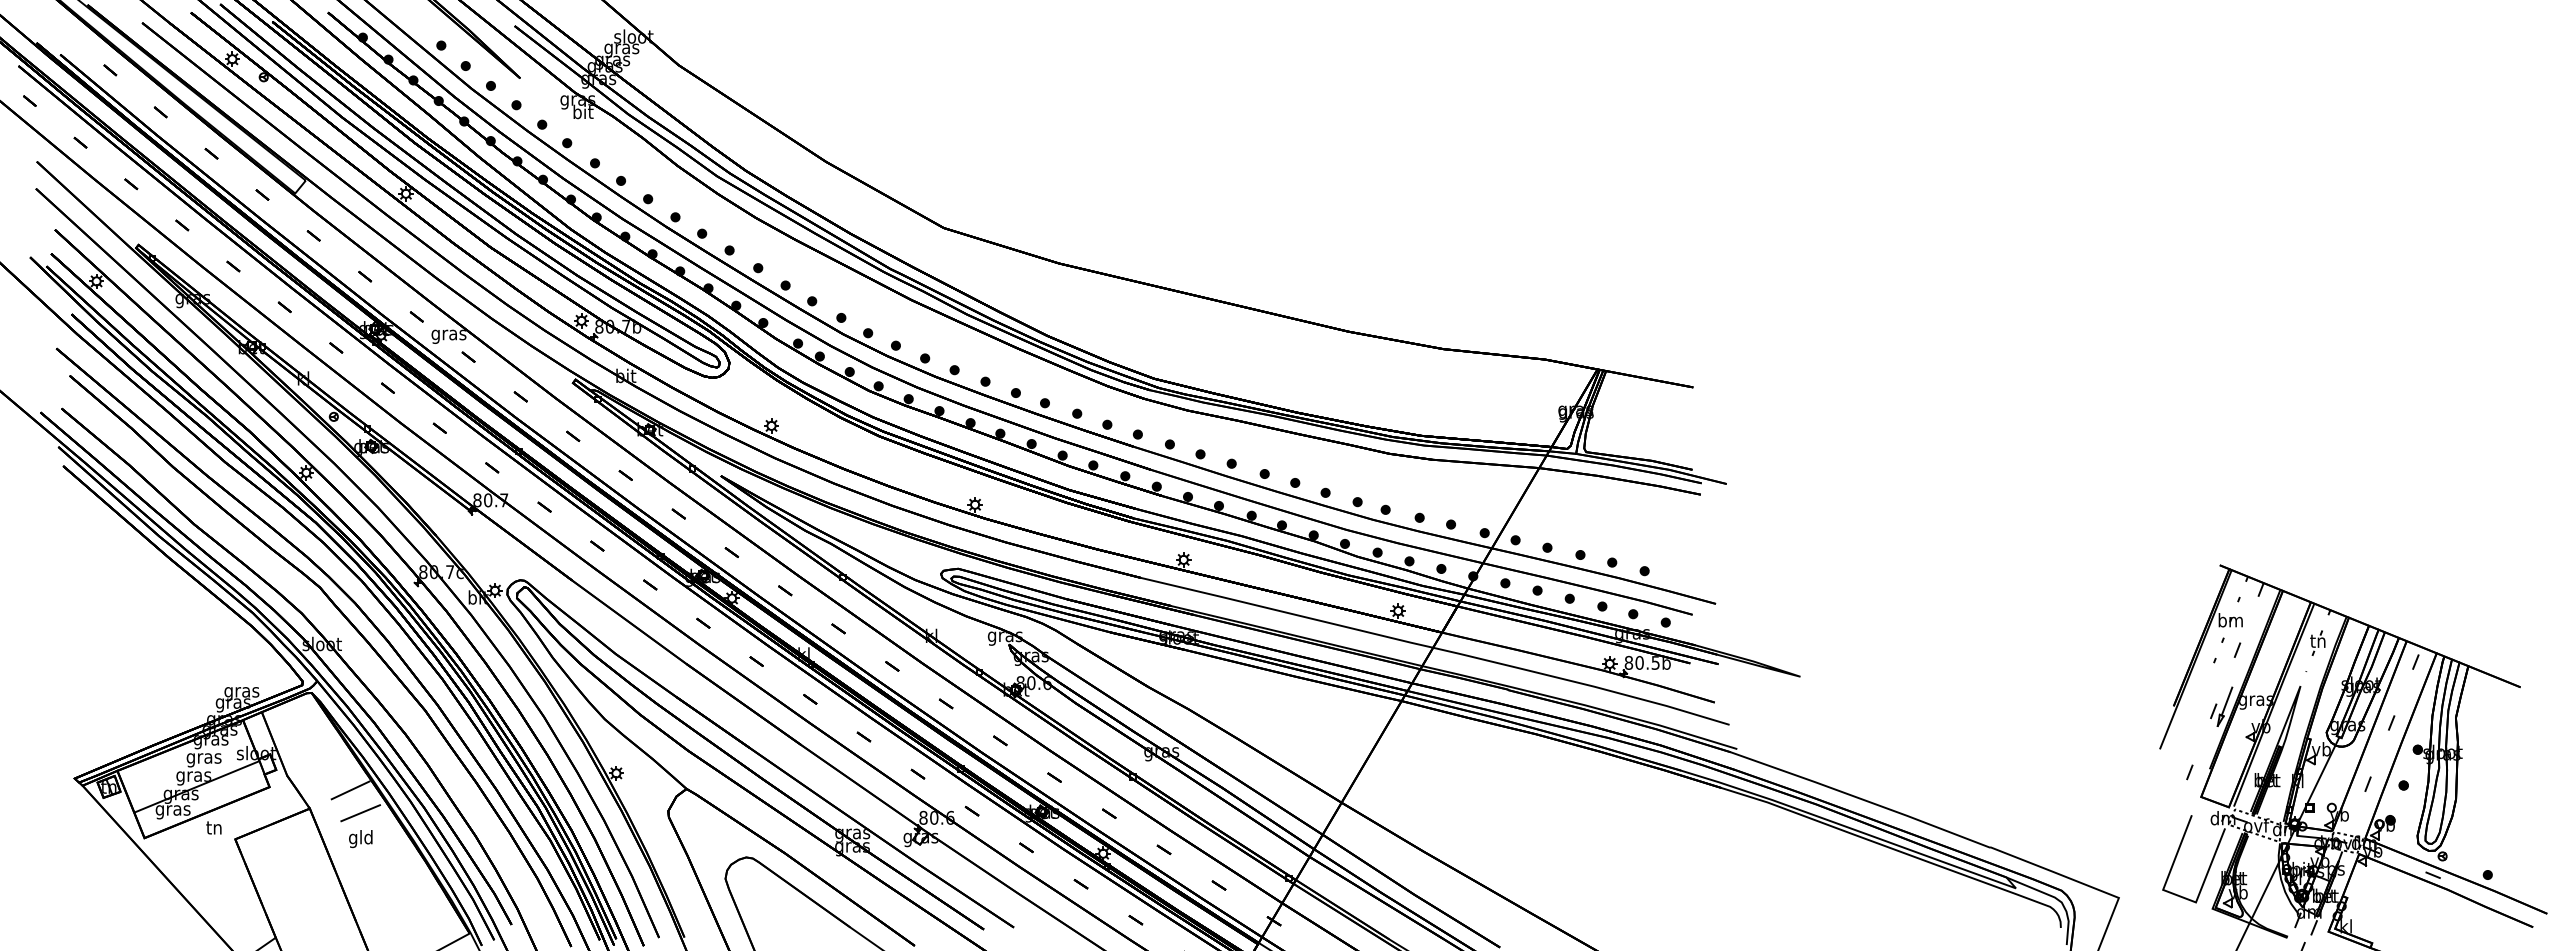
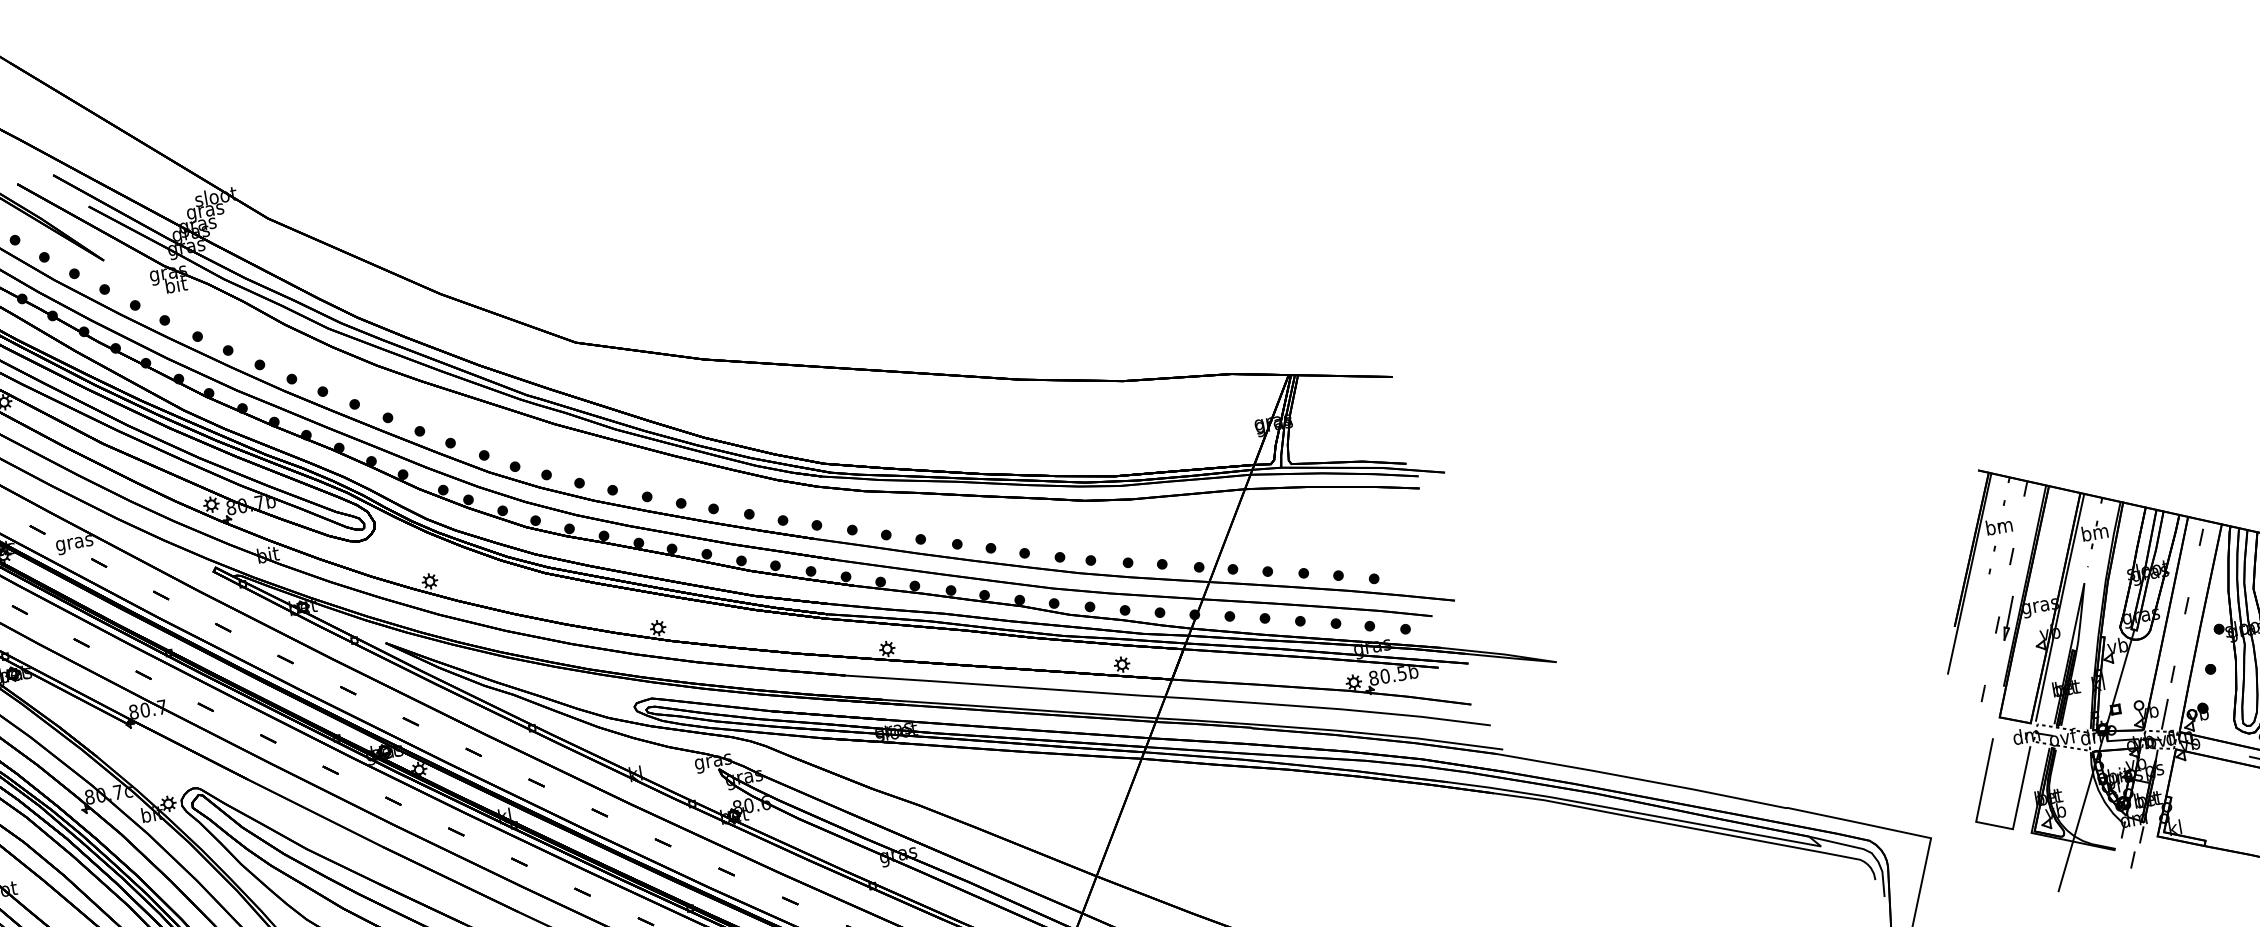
text: (2318, 640) -> (2095, 531), tn -> bm
line: (2354, 819) -> (2164, 713), added

